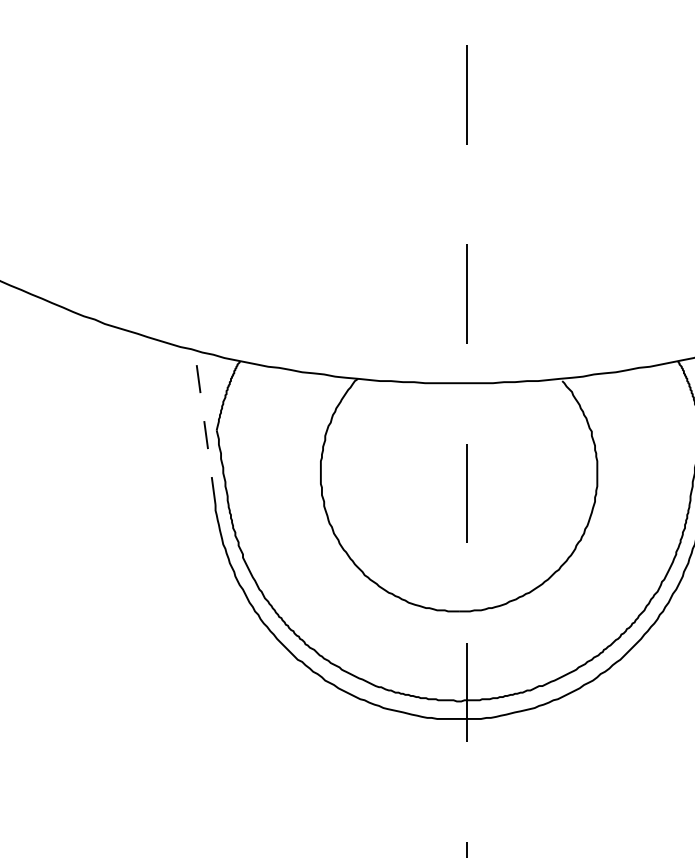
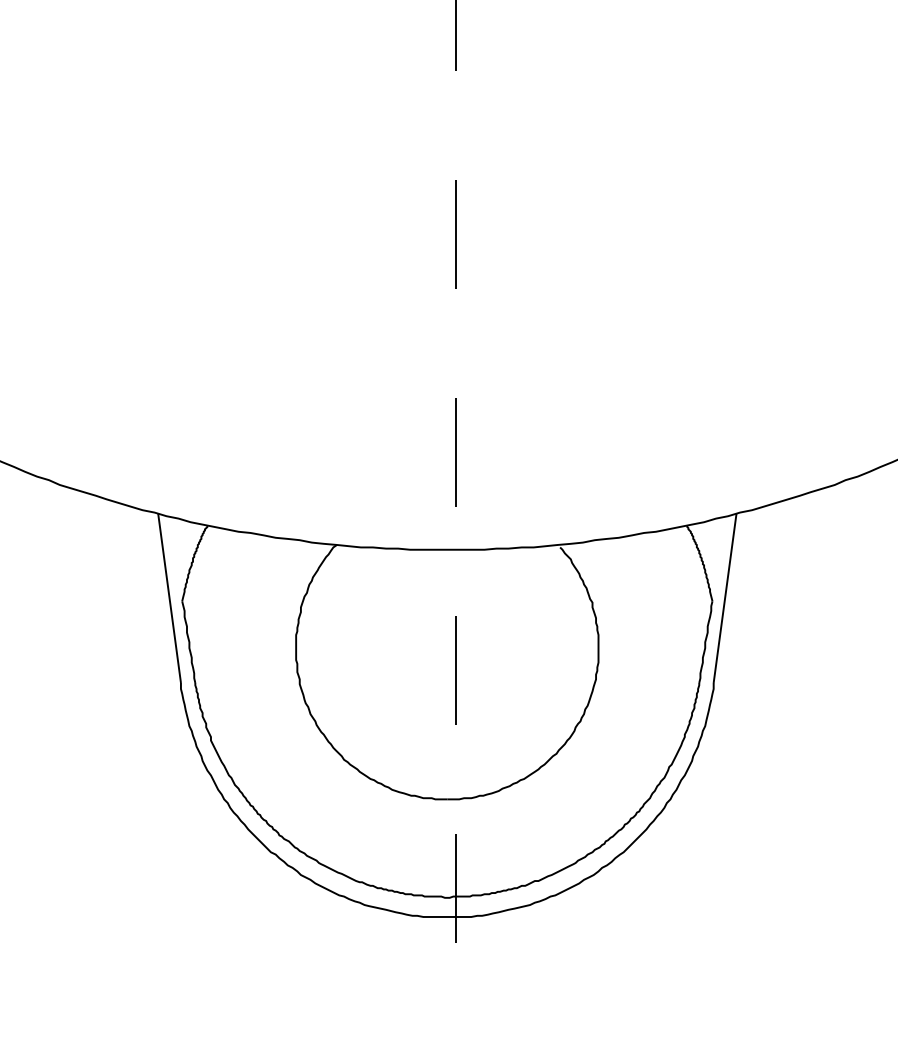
line: (205, 426) -> (169, 597), dashed -> solid

